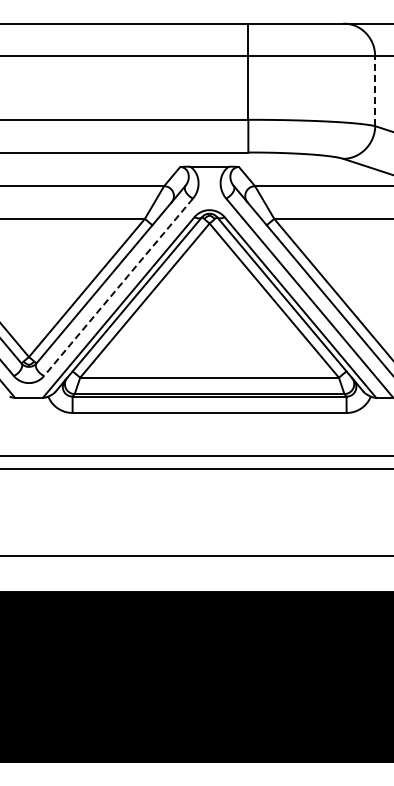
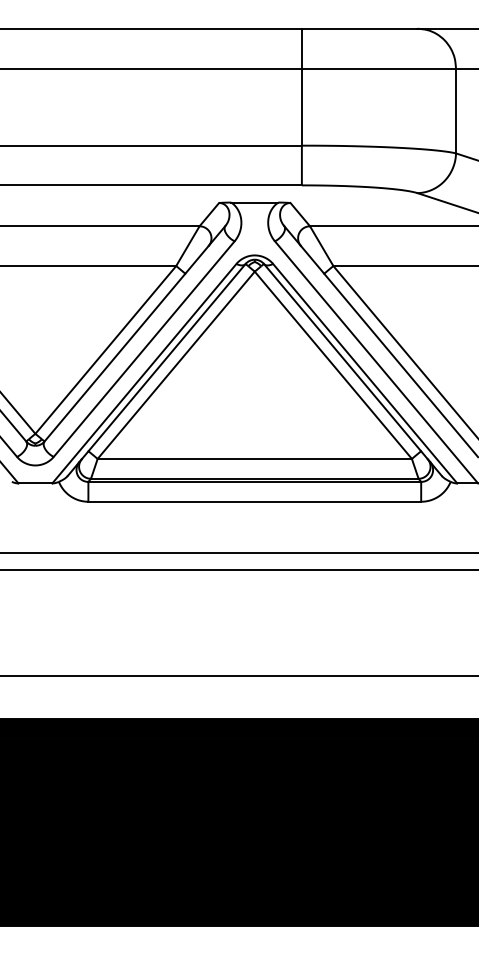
line: (375, 91) -> (456, 111), dashed -> solid
line: (118, 287) -> (144, 349), dashed -> solid

